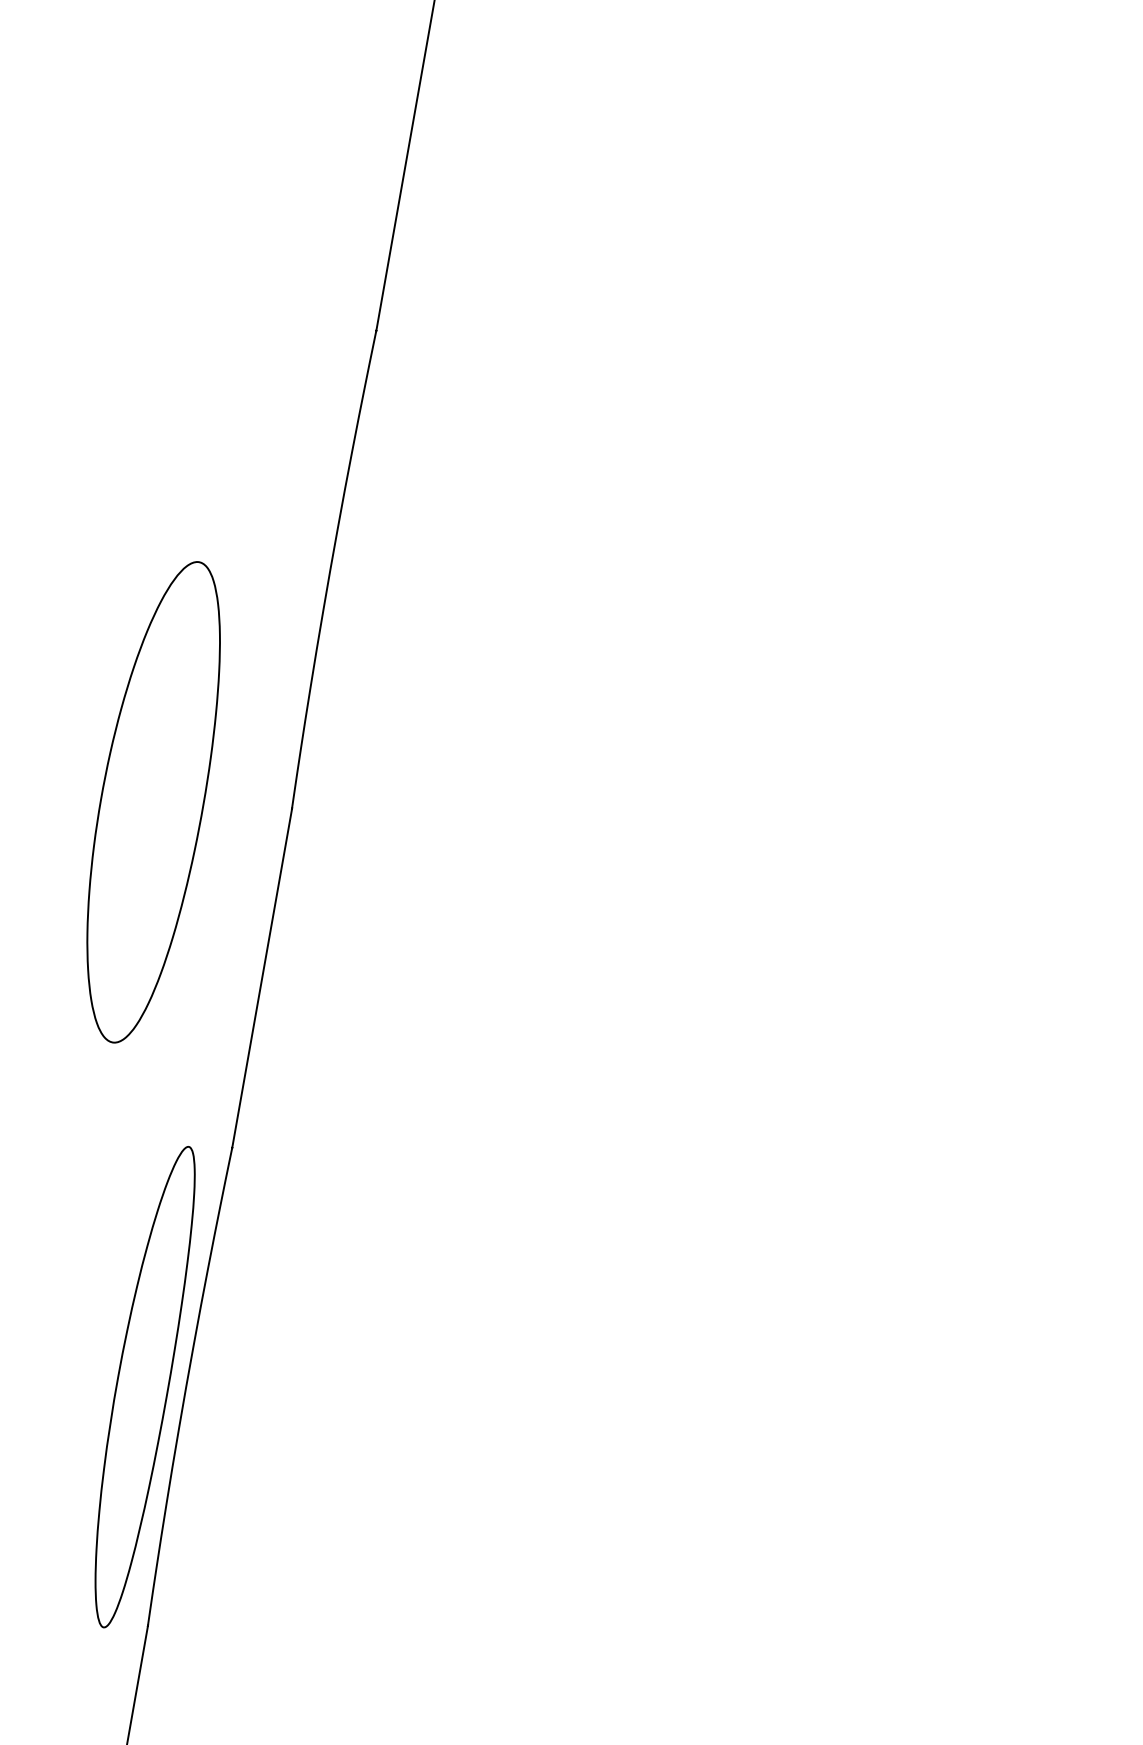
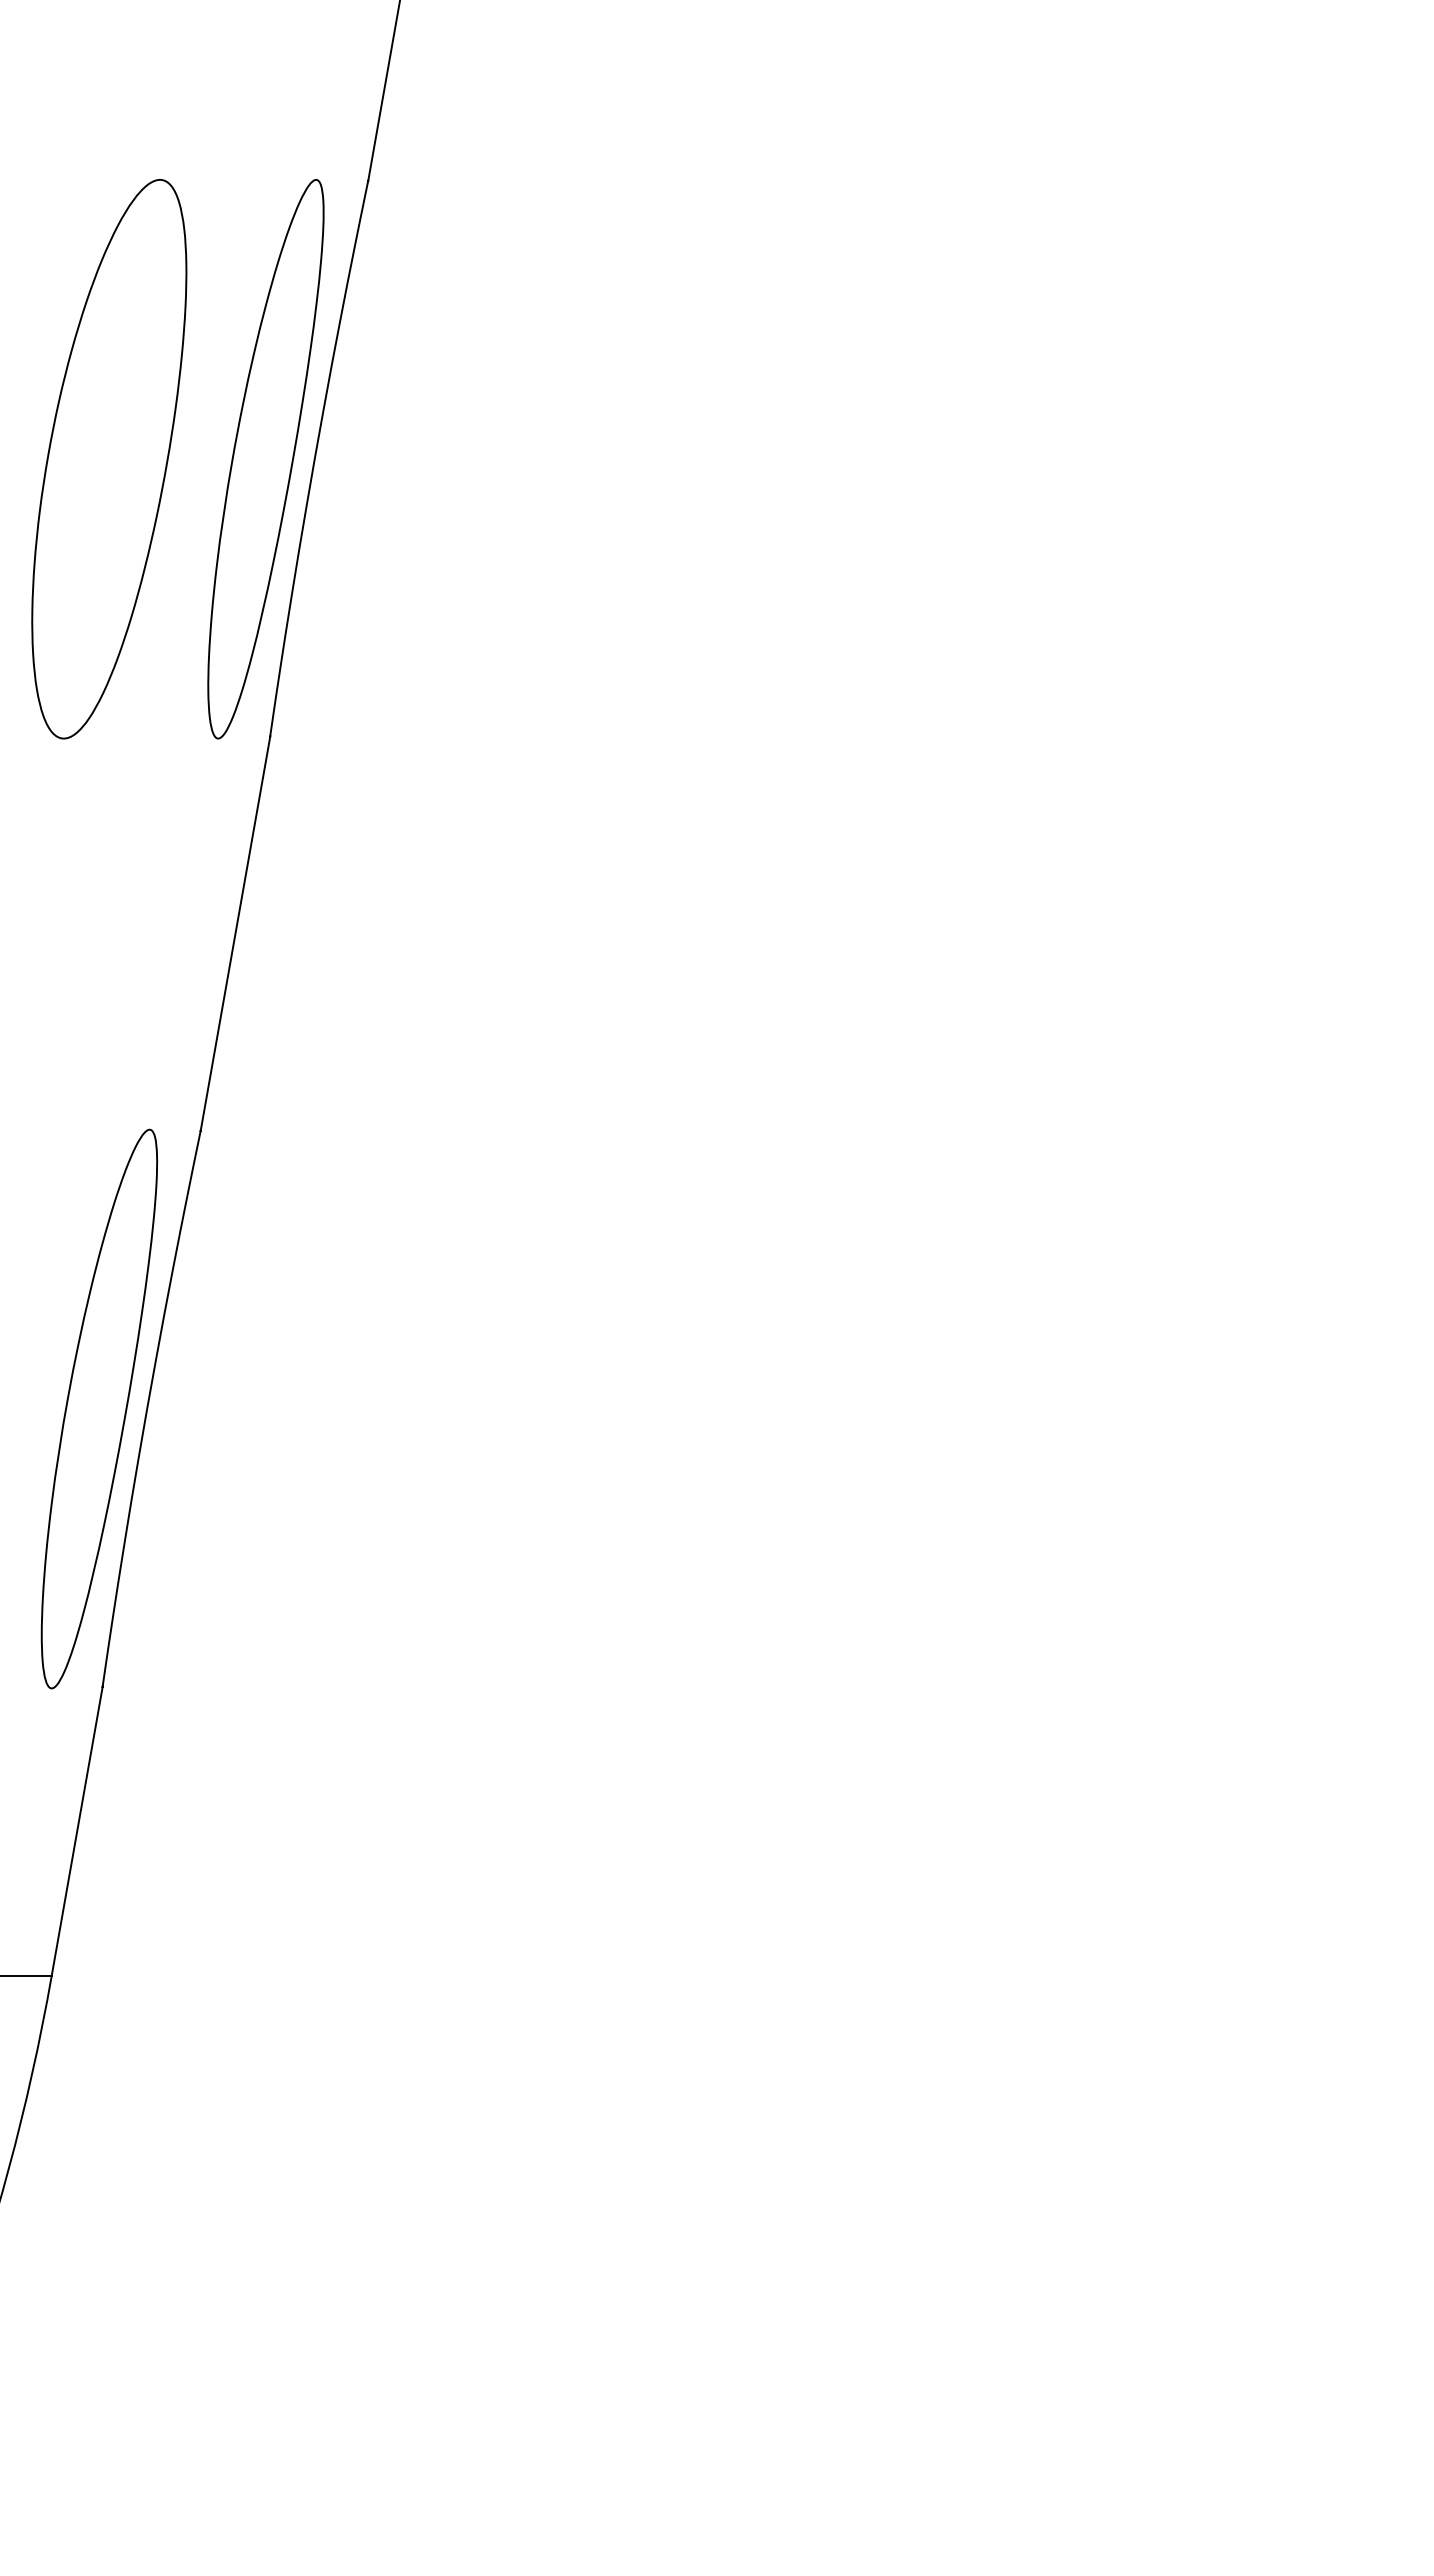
part: (288, 570) -> (265, 459), added
part: (153, 802) -> (109, 459), moved

